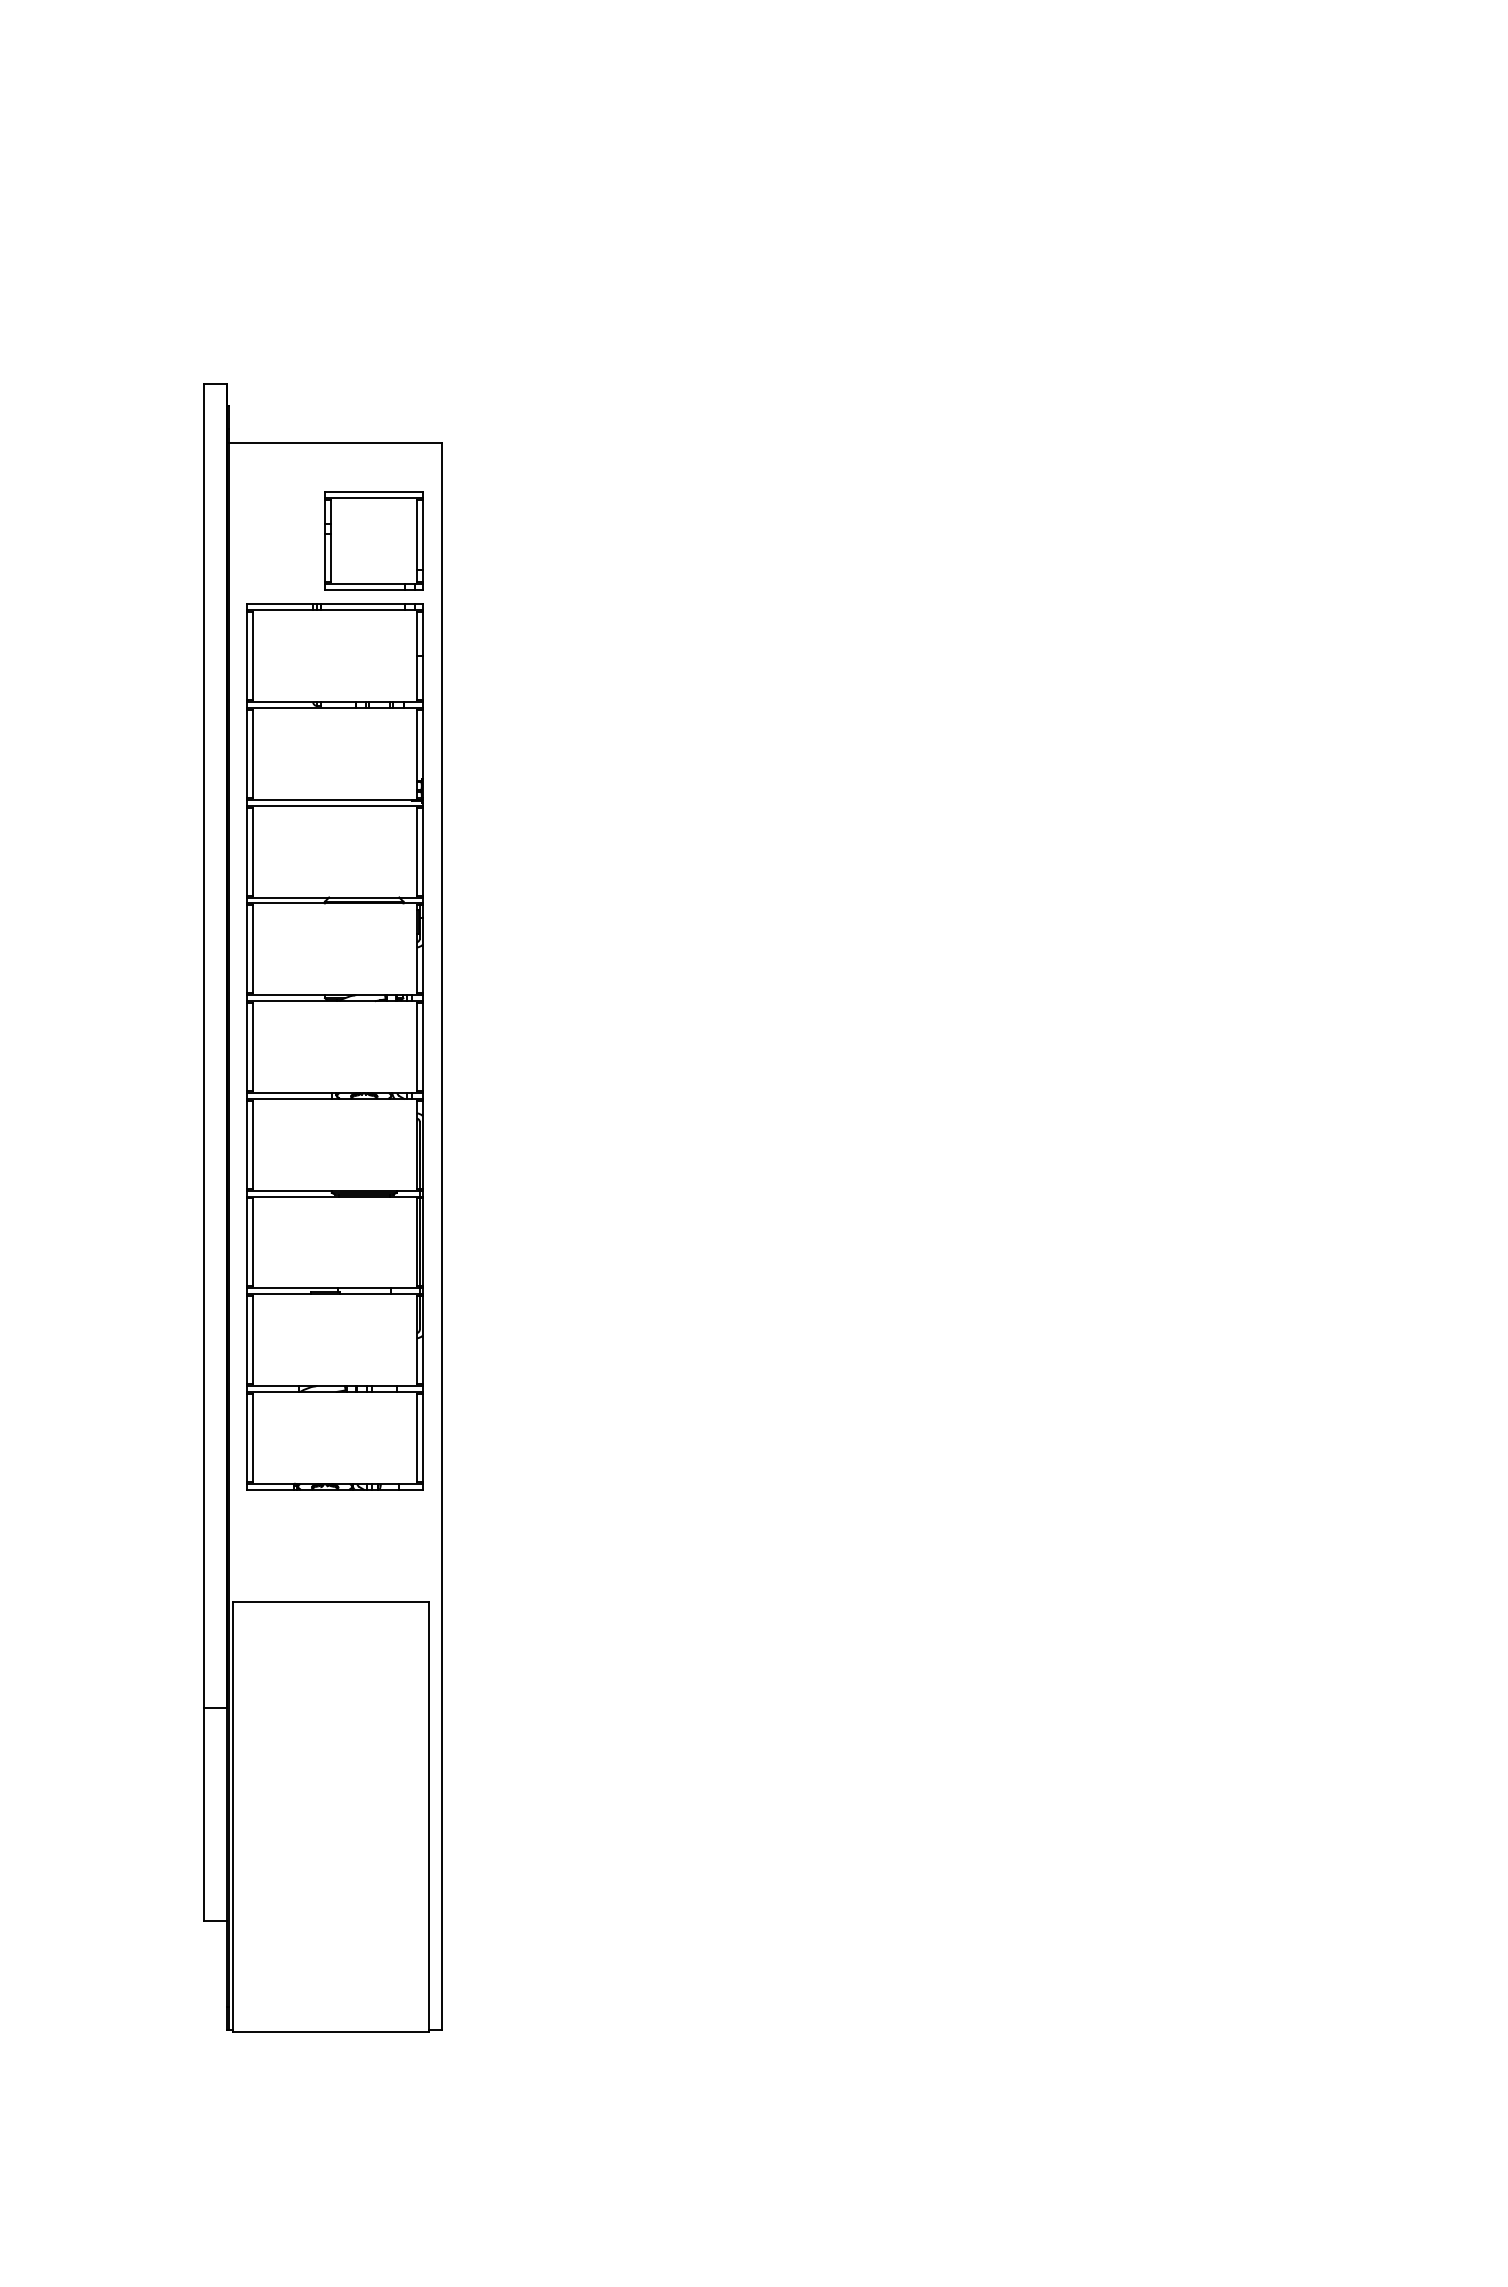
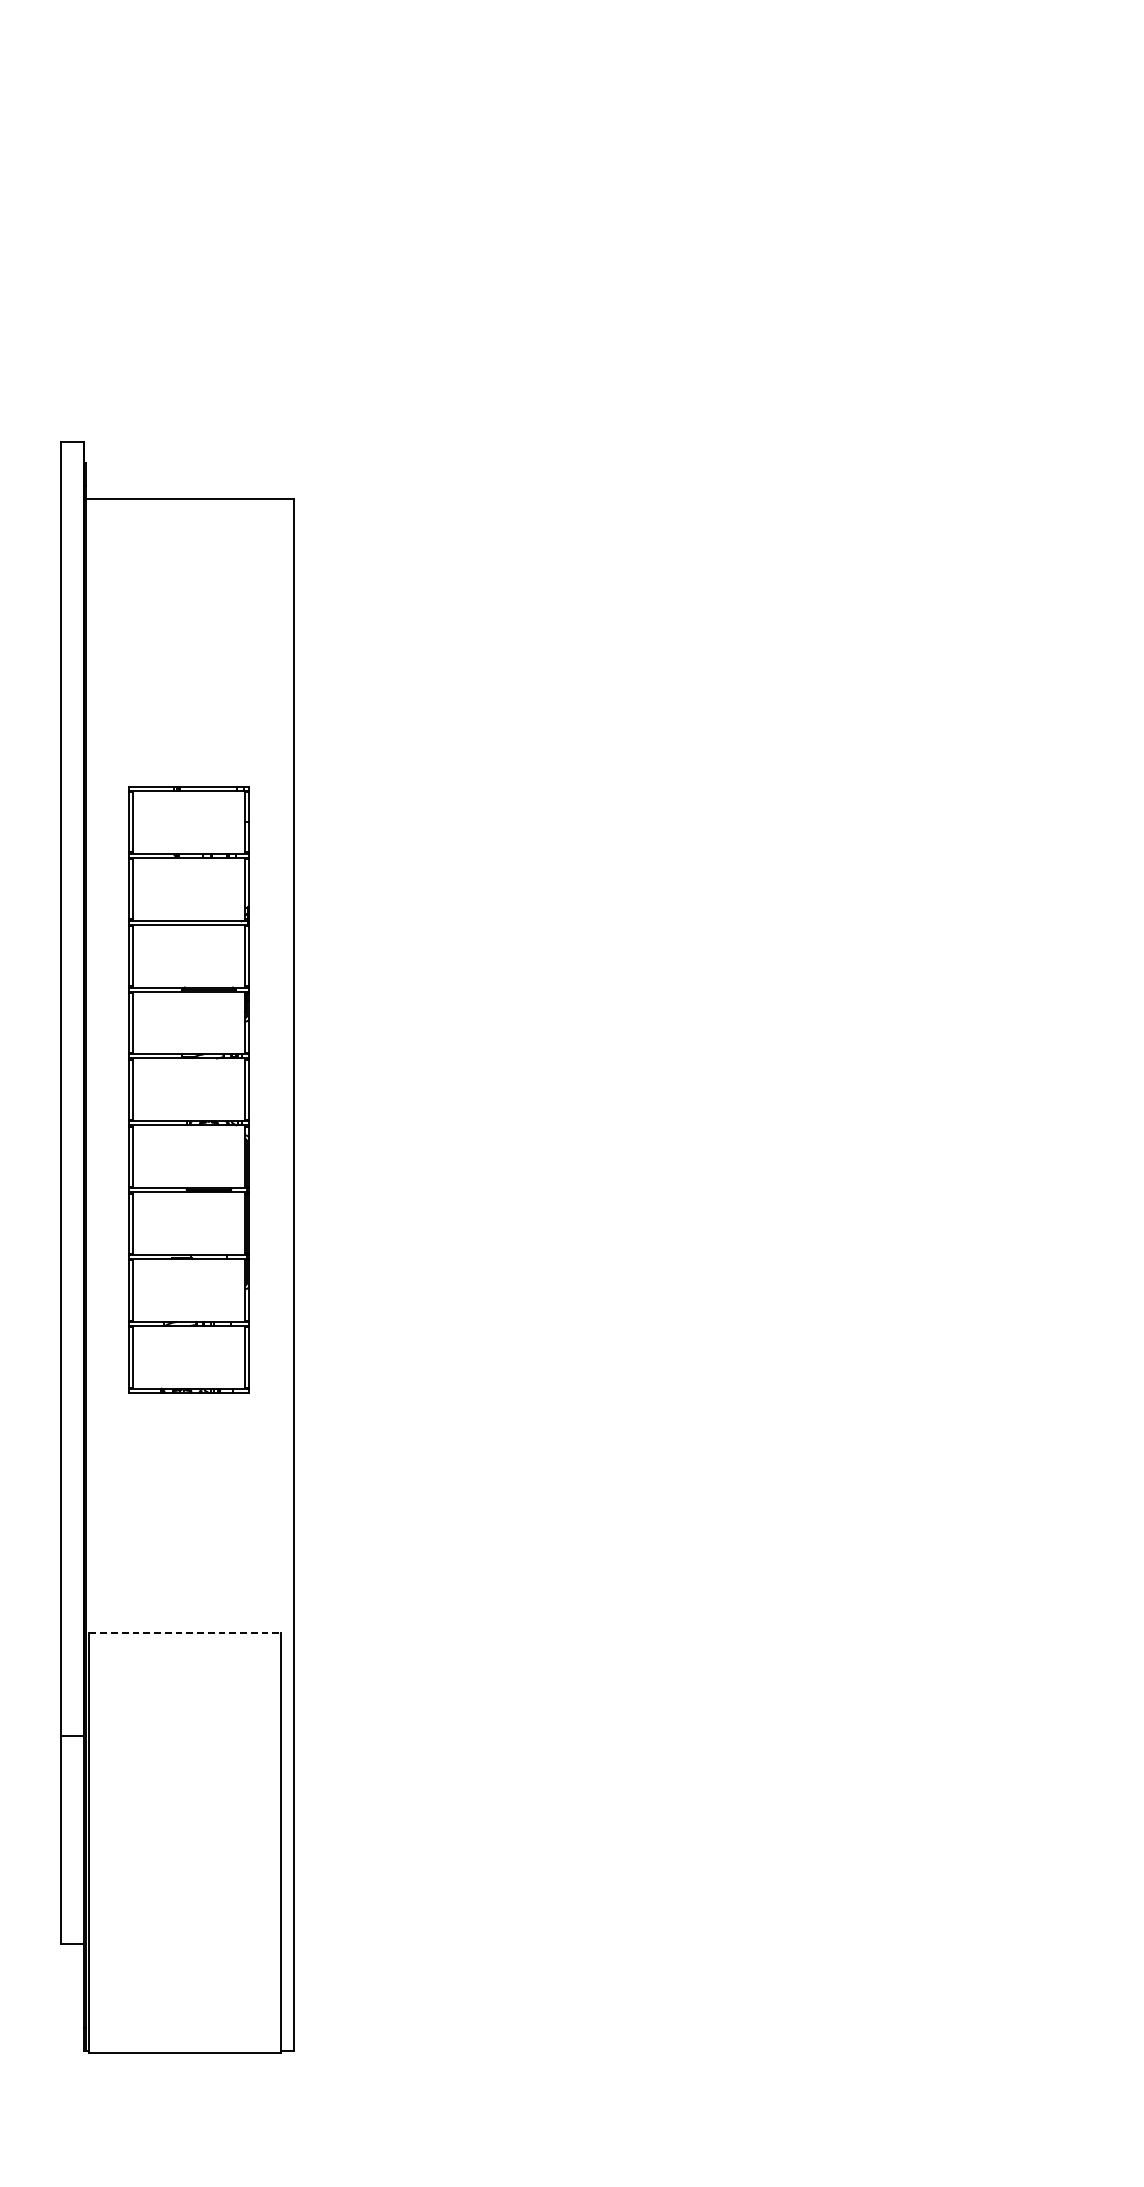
part: (373, 540) -> (226, 594), removed
part: (334, 1046) -> (188, 1089), size x0.7
line: (330, 1602) -> (184, 1633), solid -> dashed

